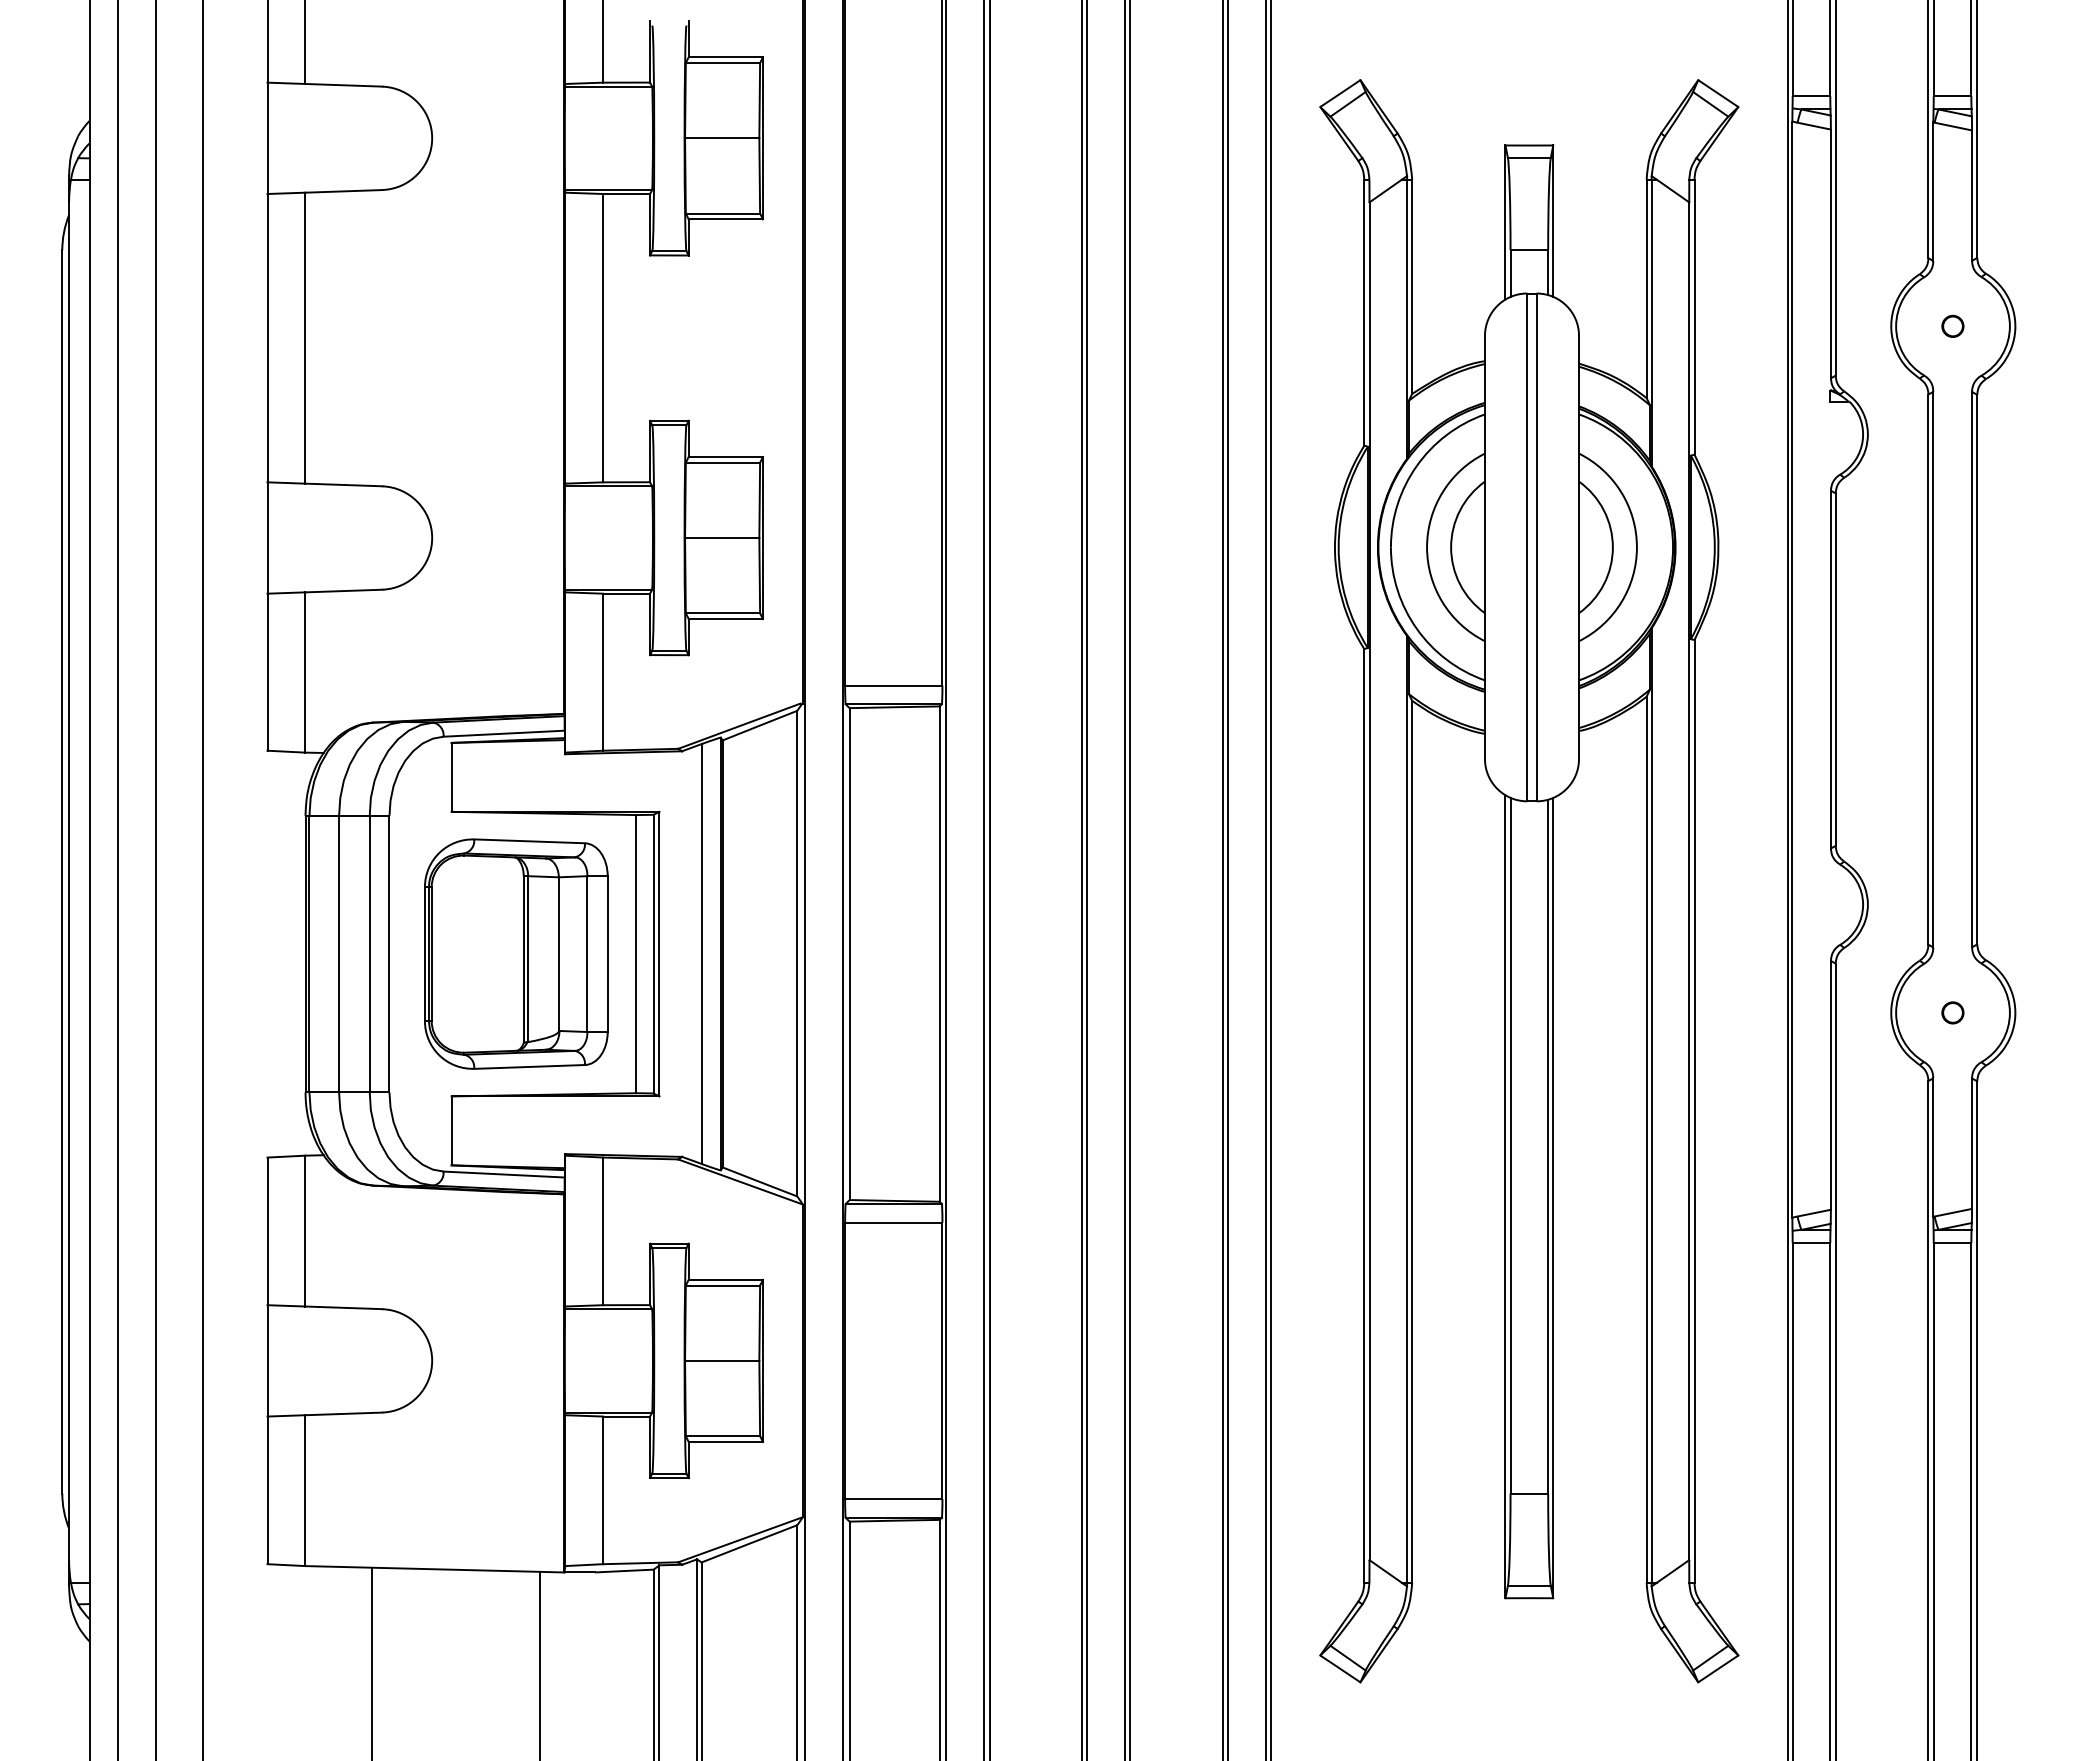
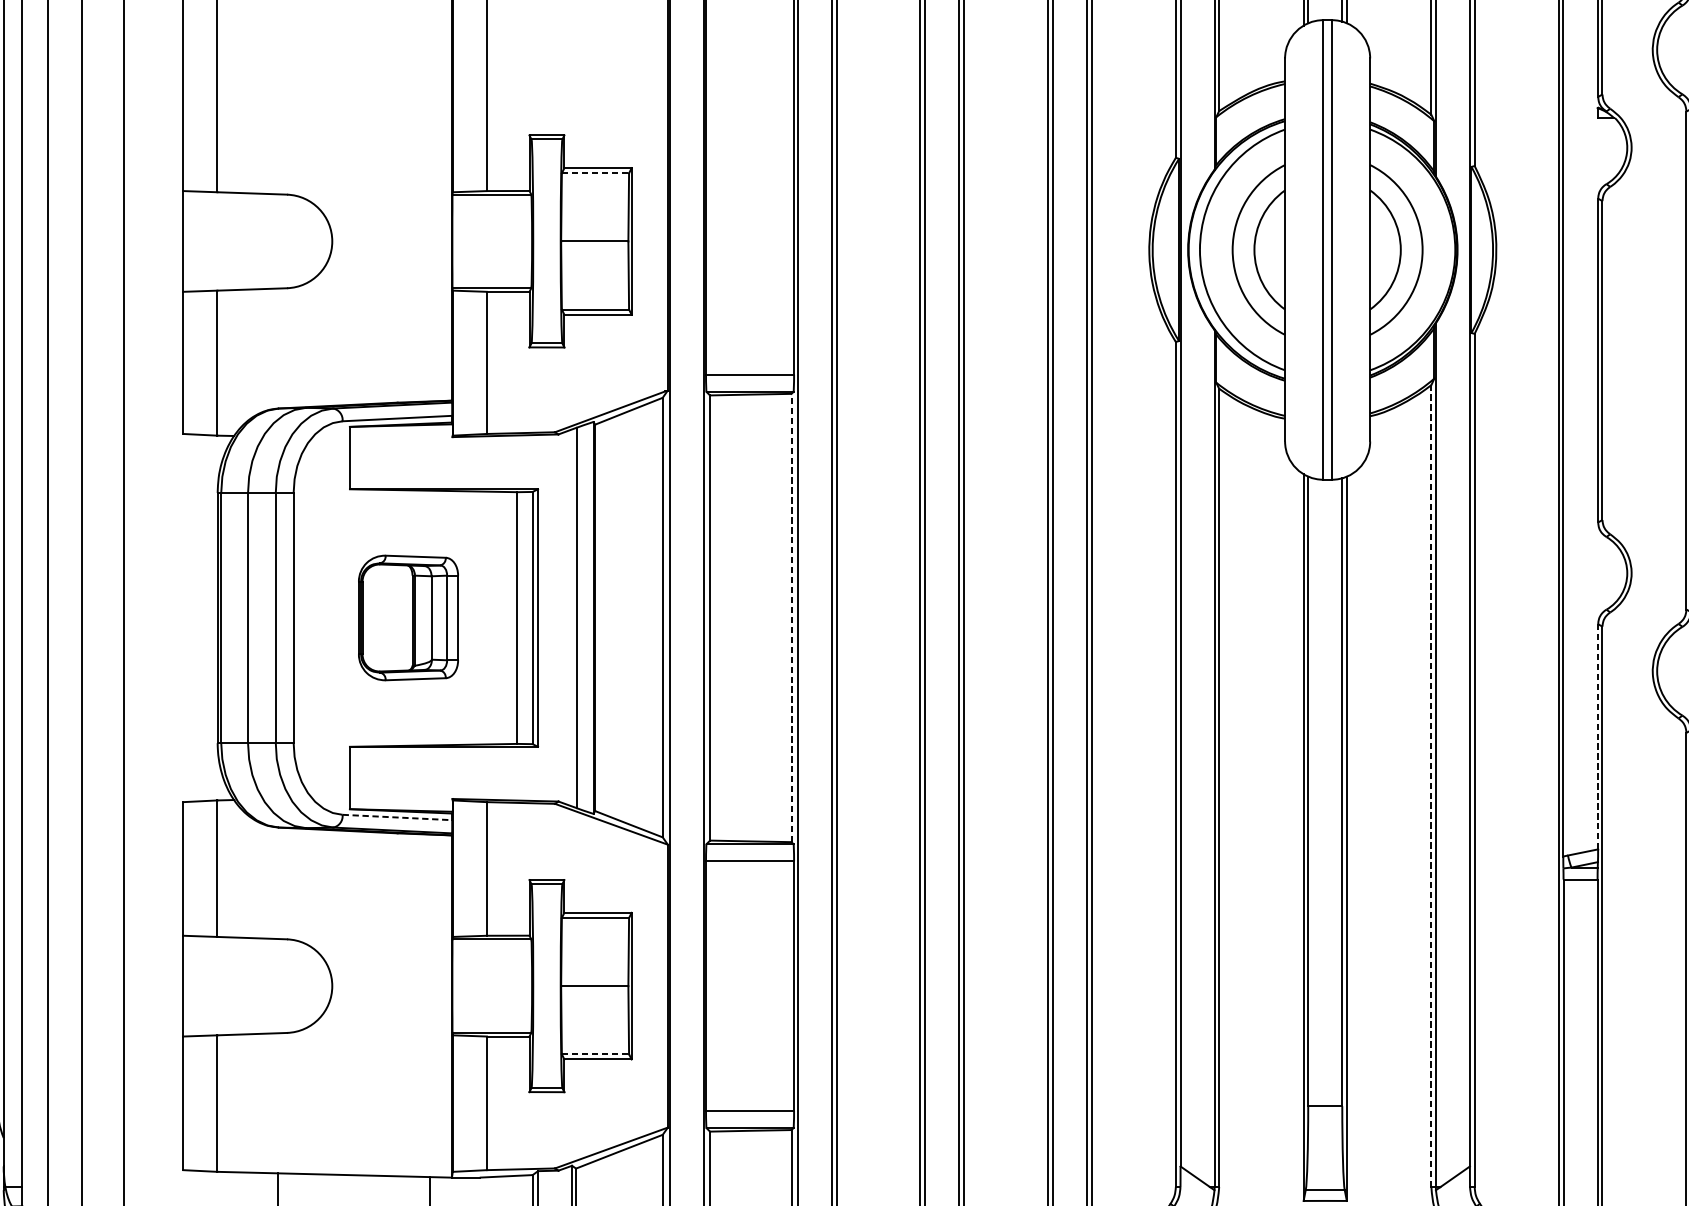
line: (723, 462) -> (595, 173), solid -> dashed
part: (516, 953) -> (408, 617), size x0.6
line: (939, 954) -> (791, 618), solid -> dashed
line: (1830, 1084) -> (1597, 736), solid -> dashed
line: (1646, 1139) -> (1431, 785), solid -> dashed
line: (504, 1174) -> (397, 817), solid -> dashed
line: (723, 1436) -> (595, 1054), solid -> dashed

